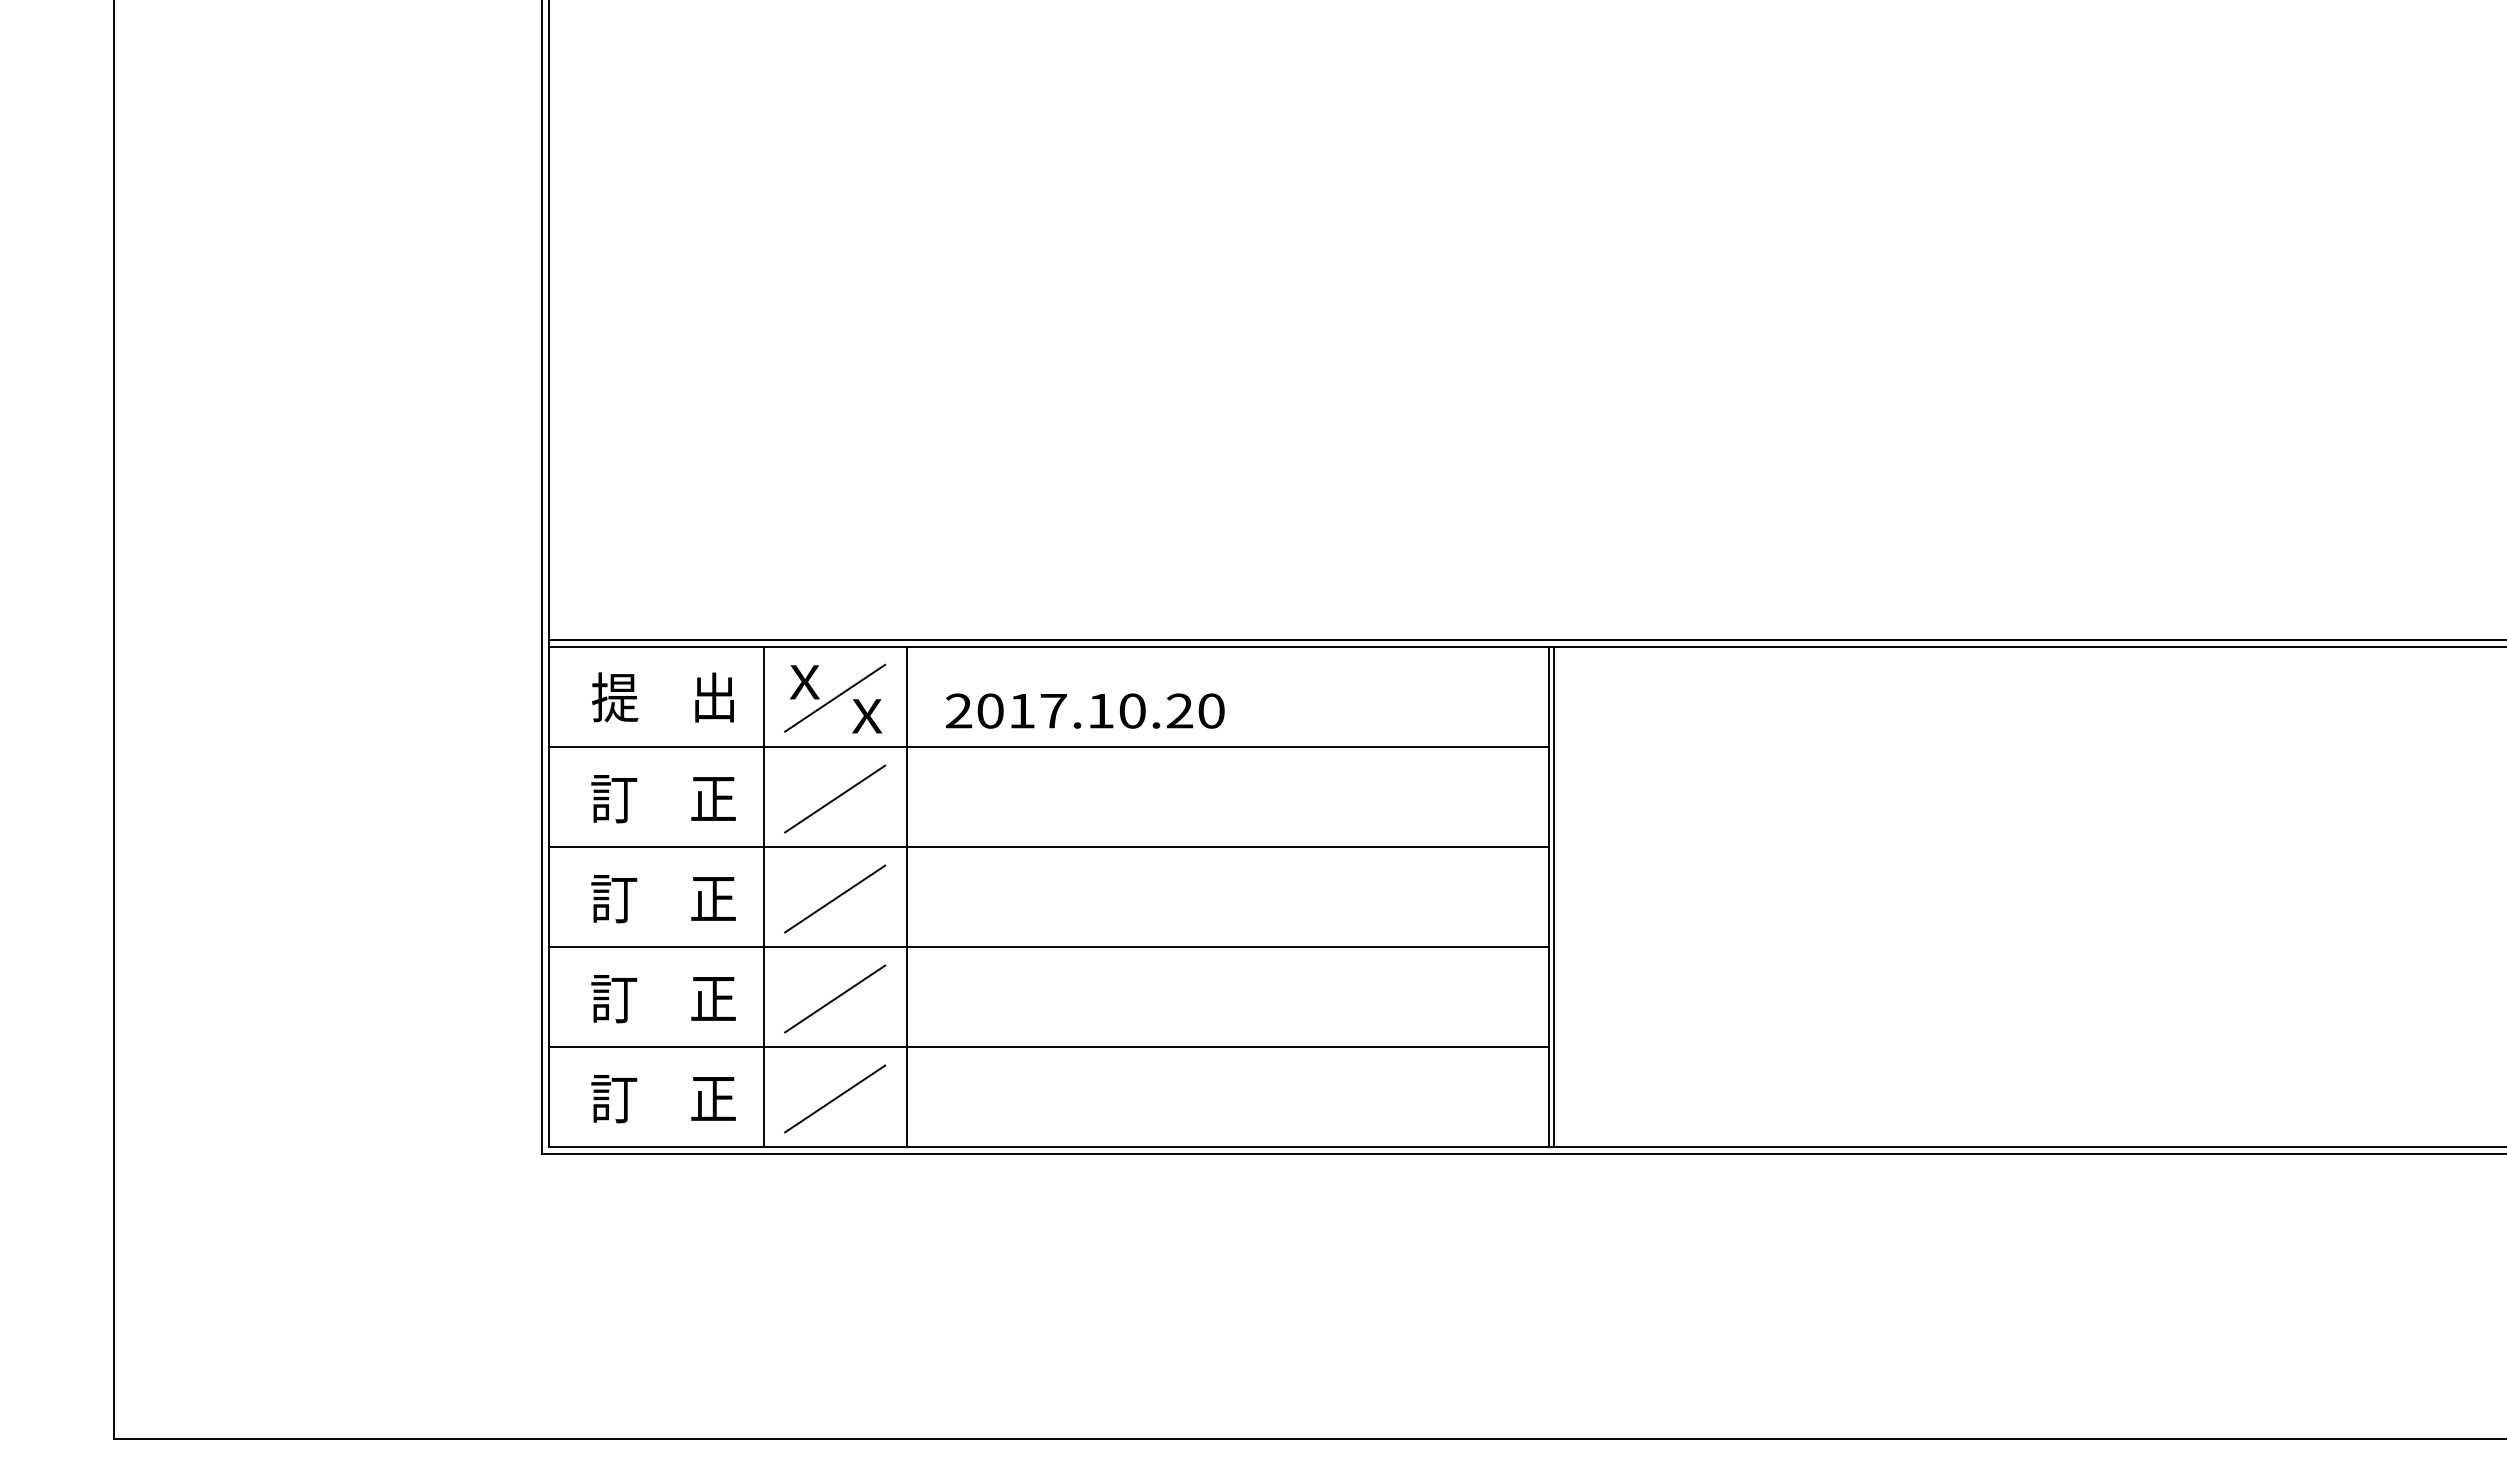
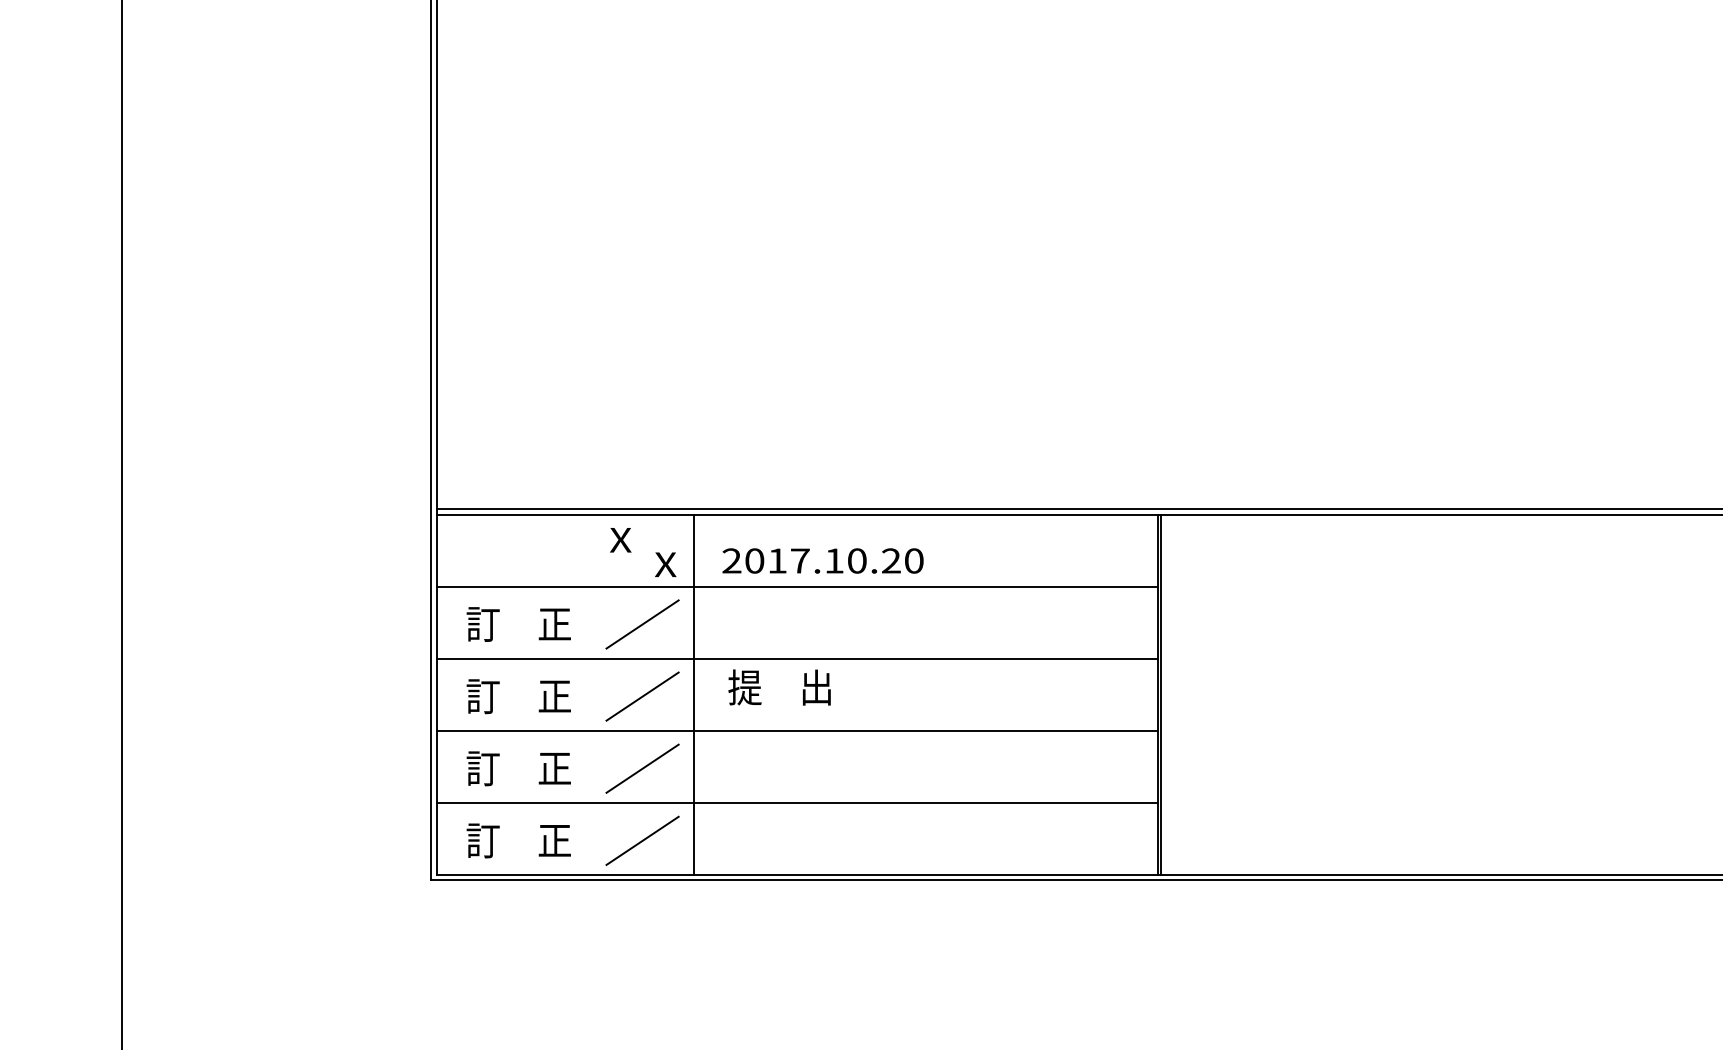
text: (662, 697) -> (779, 687), moved
line: (835, 697) -> (642, 551), removed
line: (763, 896) -> (590, 694), removed

